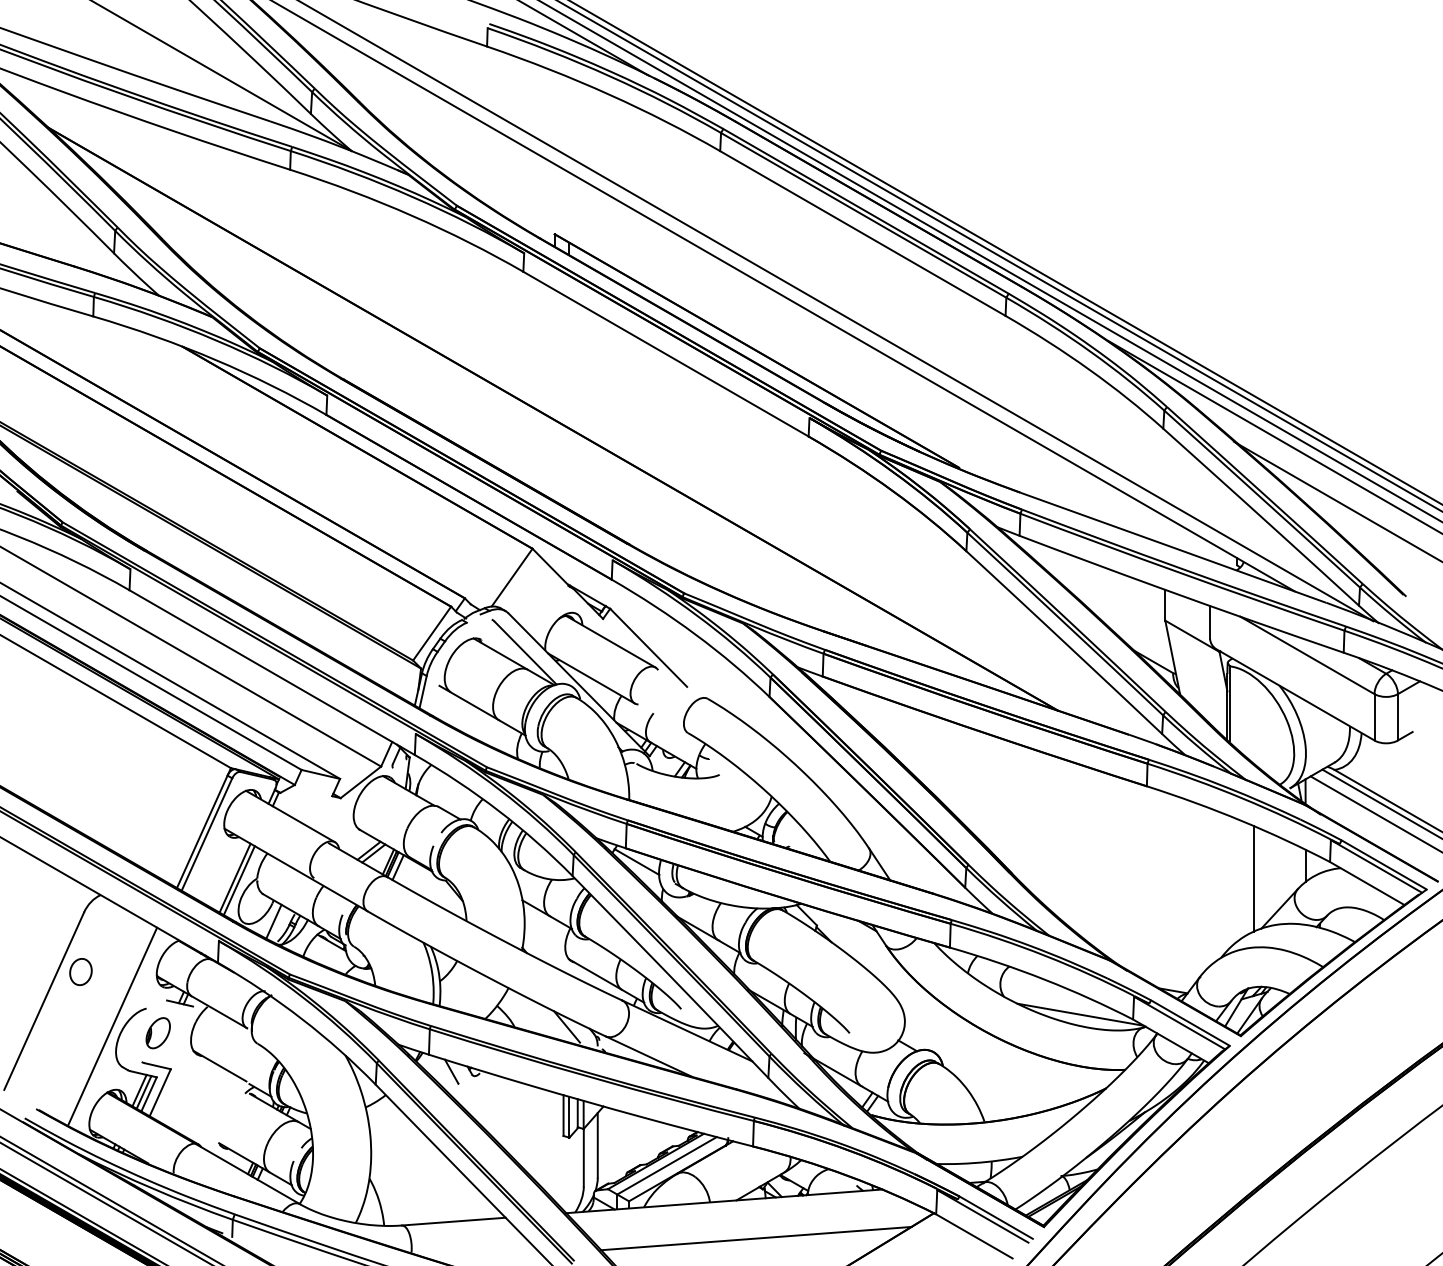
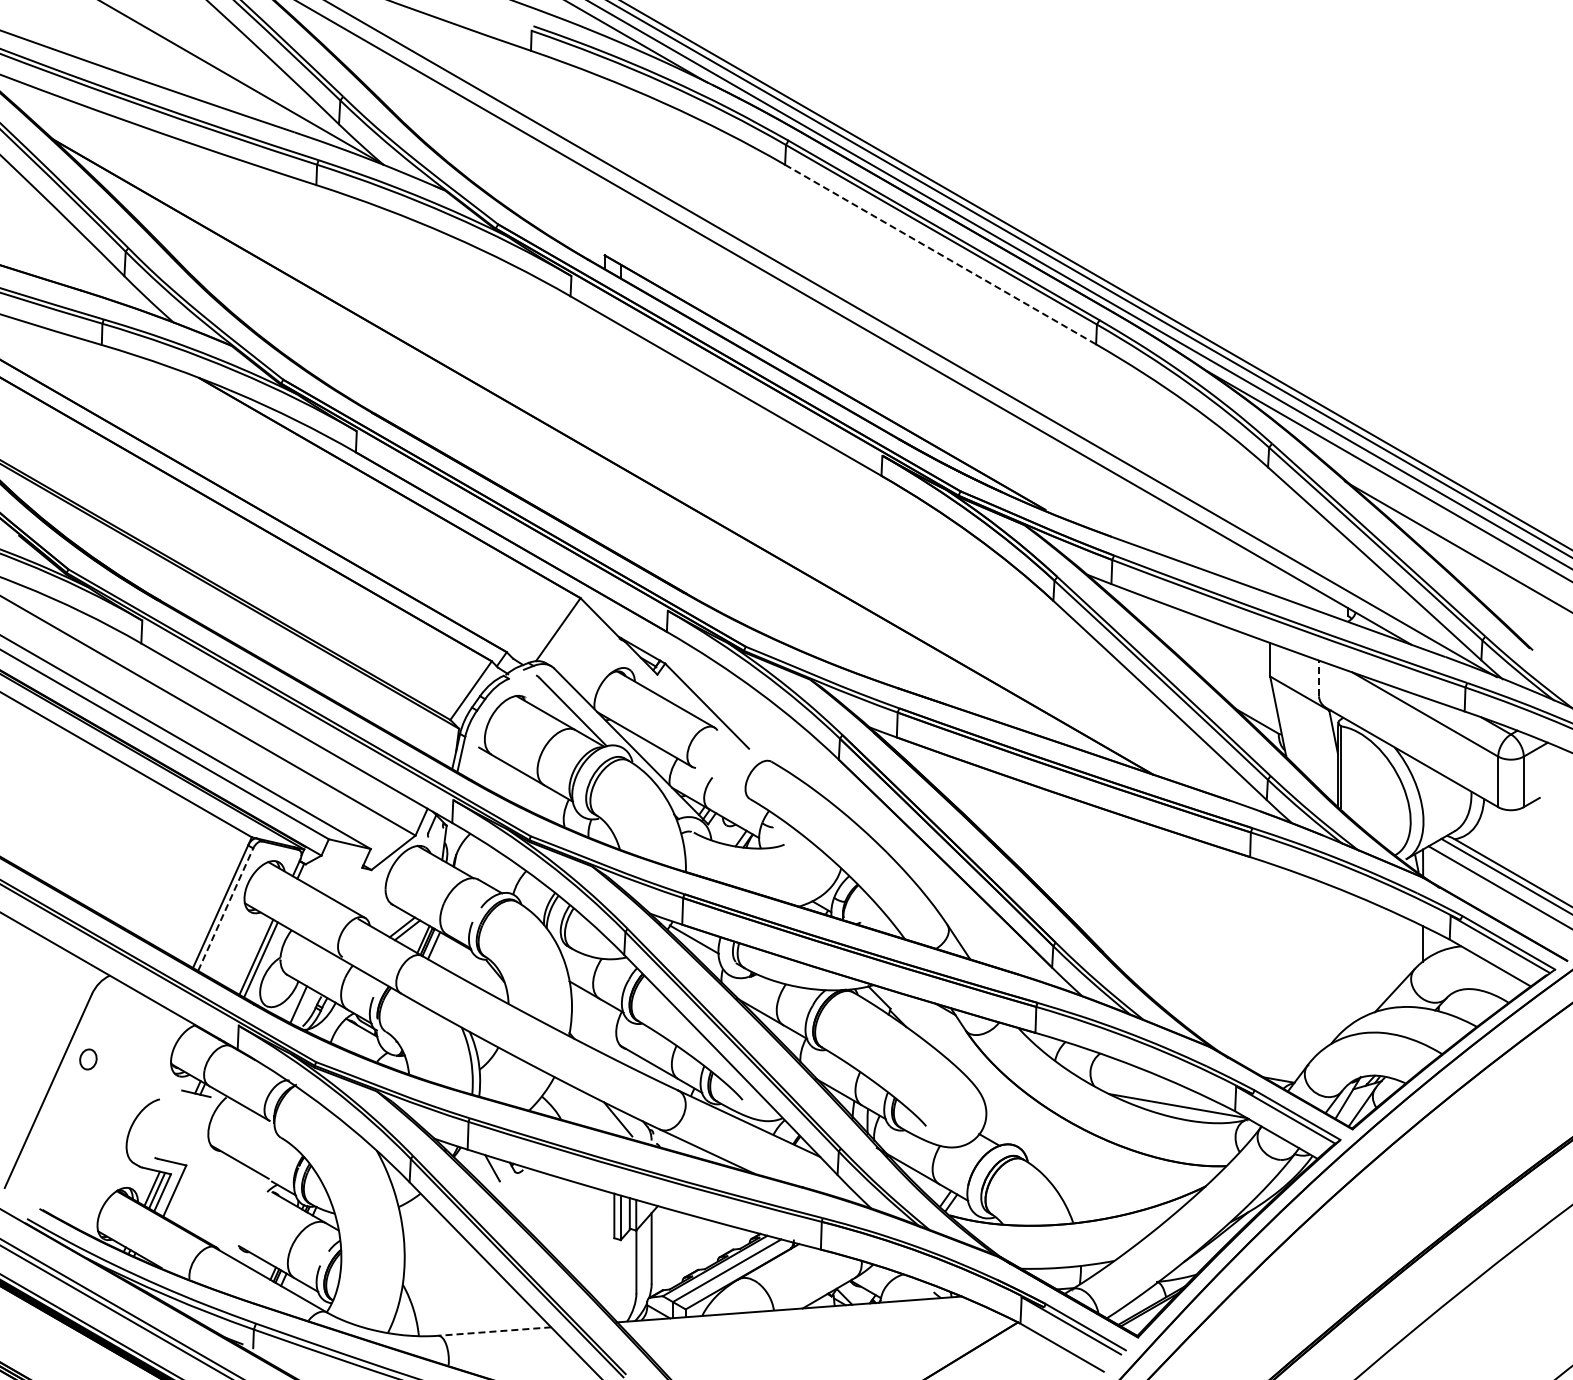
line: (862, 233) -> (940, 254), solid -> dashed
line: (1210, 622) -> (1319, 678), solid -> dashed
line: (206, 834) -> (225, 909), solid -> dashed
line: (1253, 878) -> (1366, 957), removed
part: (81, 972) -> (88, 1059), size x0.7
line: (112, 1026) -> (122, 1118), removed
part: (158, 1032) -> (172, 1125), removed
line: (453, 1221) -> (494, 1331), solid -> dashed
line: (755, 1238) -> (823, 1349), removed

